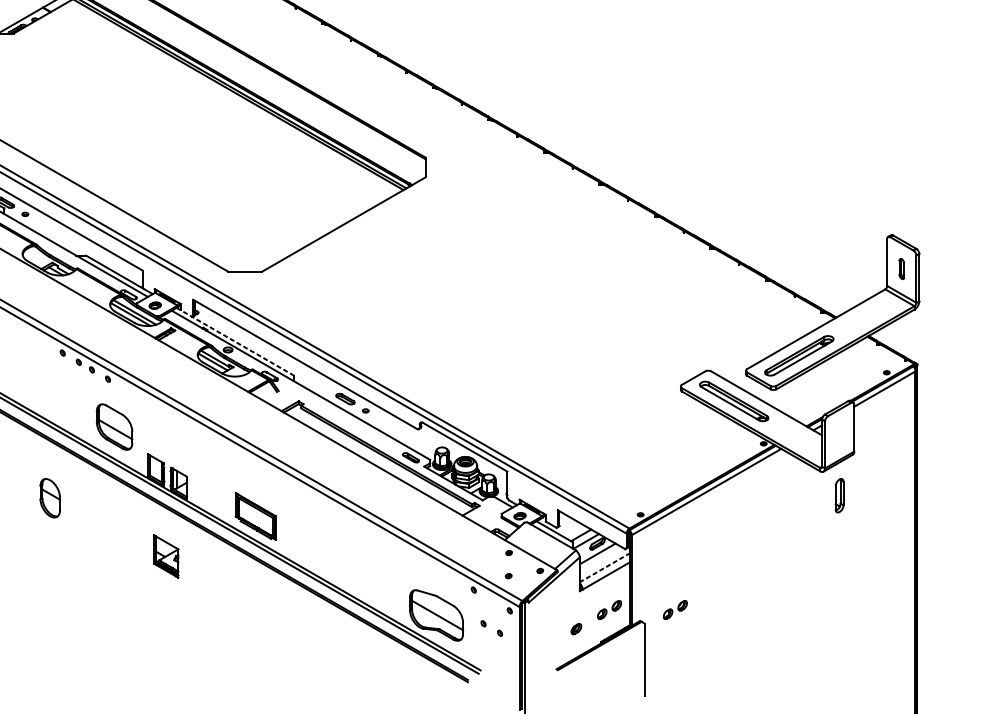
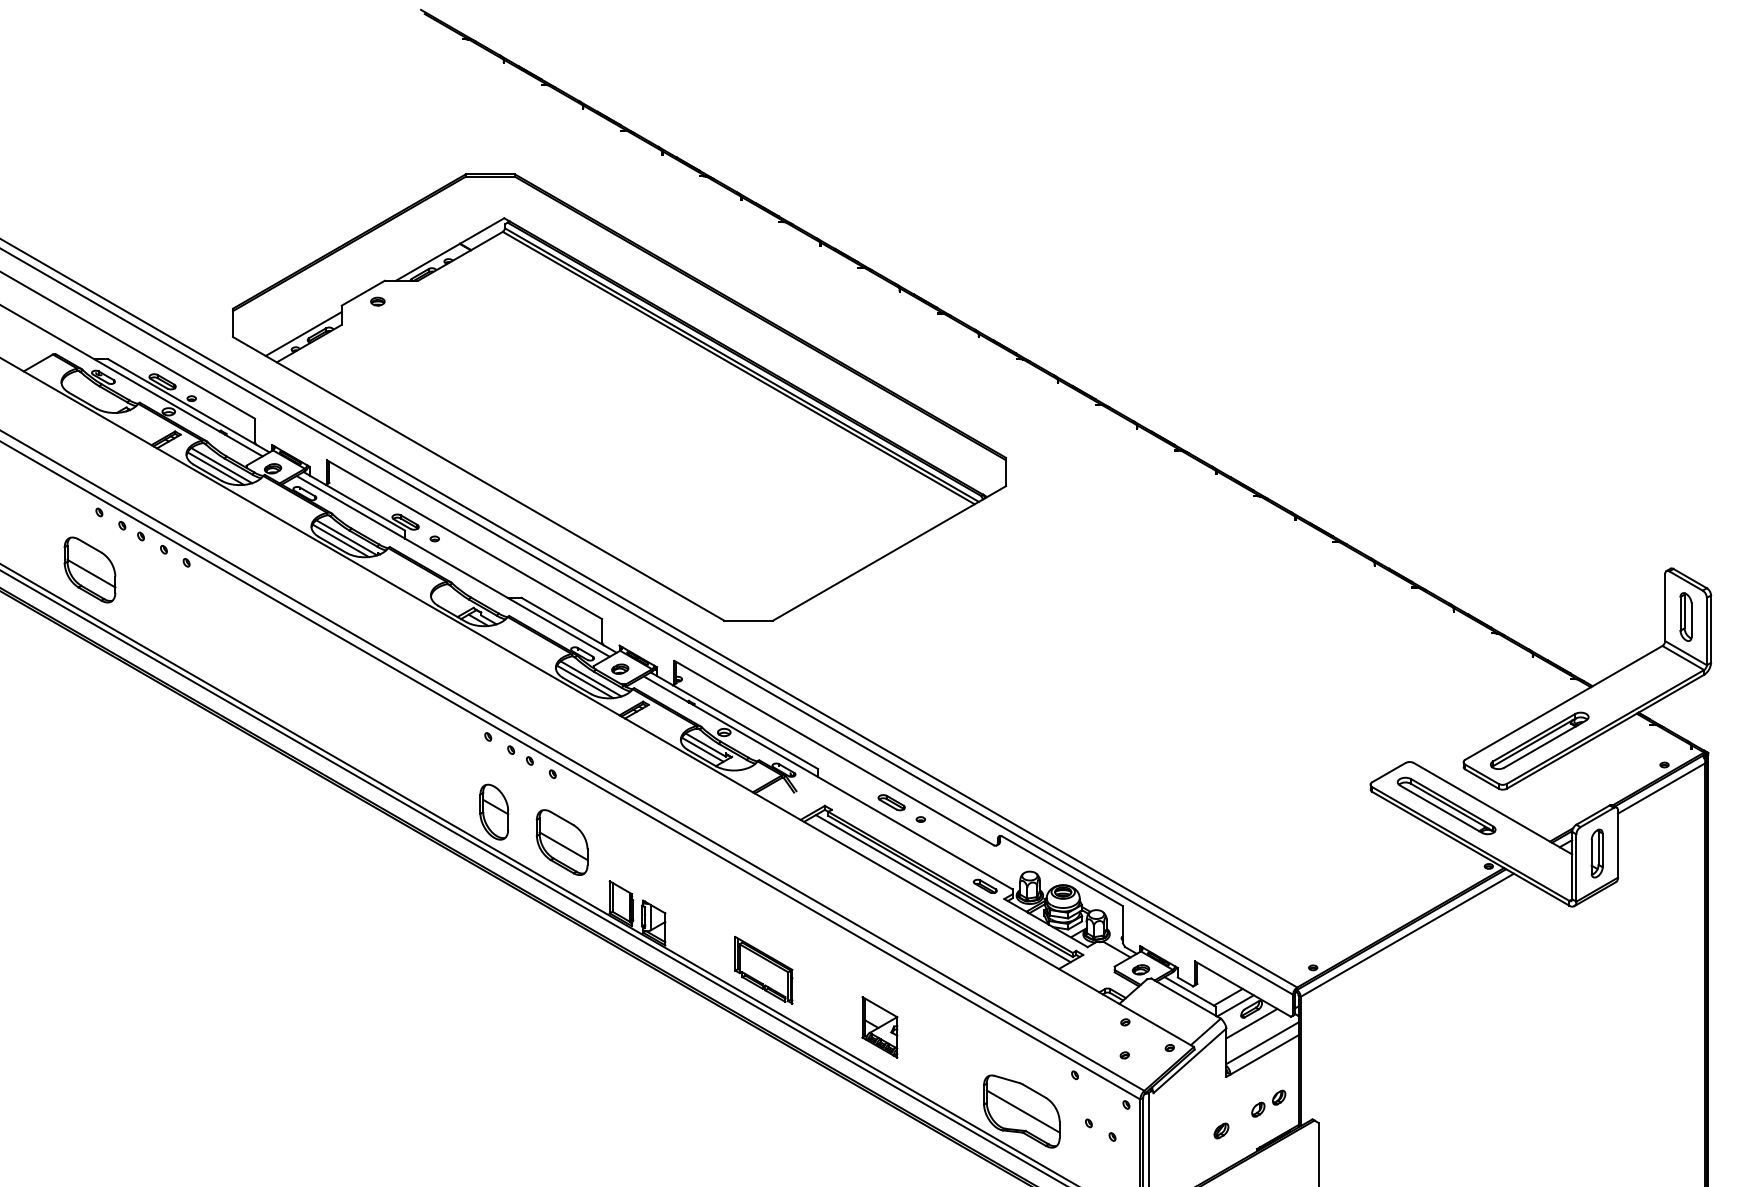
part: (901, 268) -> (1685, 616), size x1.67
line: (235, 341) -> (734, 720), dashed -> solid
line: (380, 459) -> (942, 888), added
part: (839, 495) -> (1596, 853), moved
part: (50, 497) -> (494, 811), moved
part: (165, 556) -> (879, 1027), moved
line: (605, 567) -> (1262, 1043), dashed -> solid
part: (675, 609) -> (1362, 1103), removed

